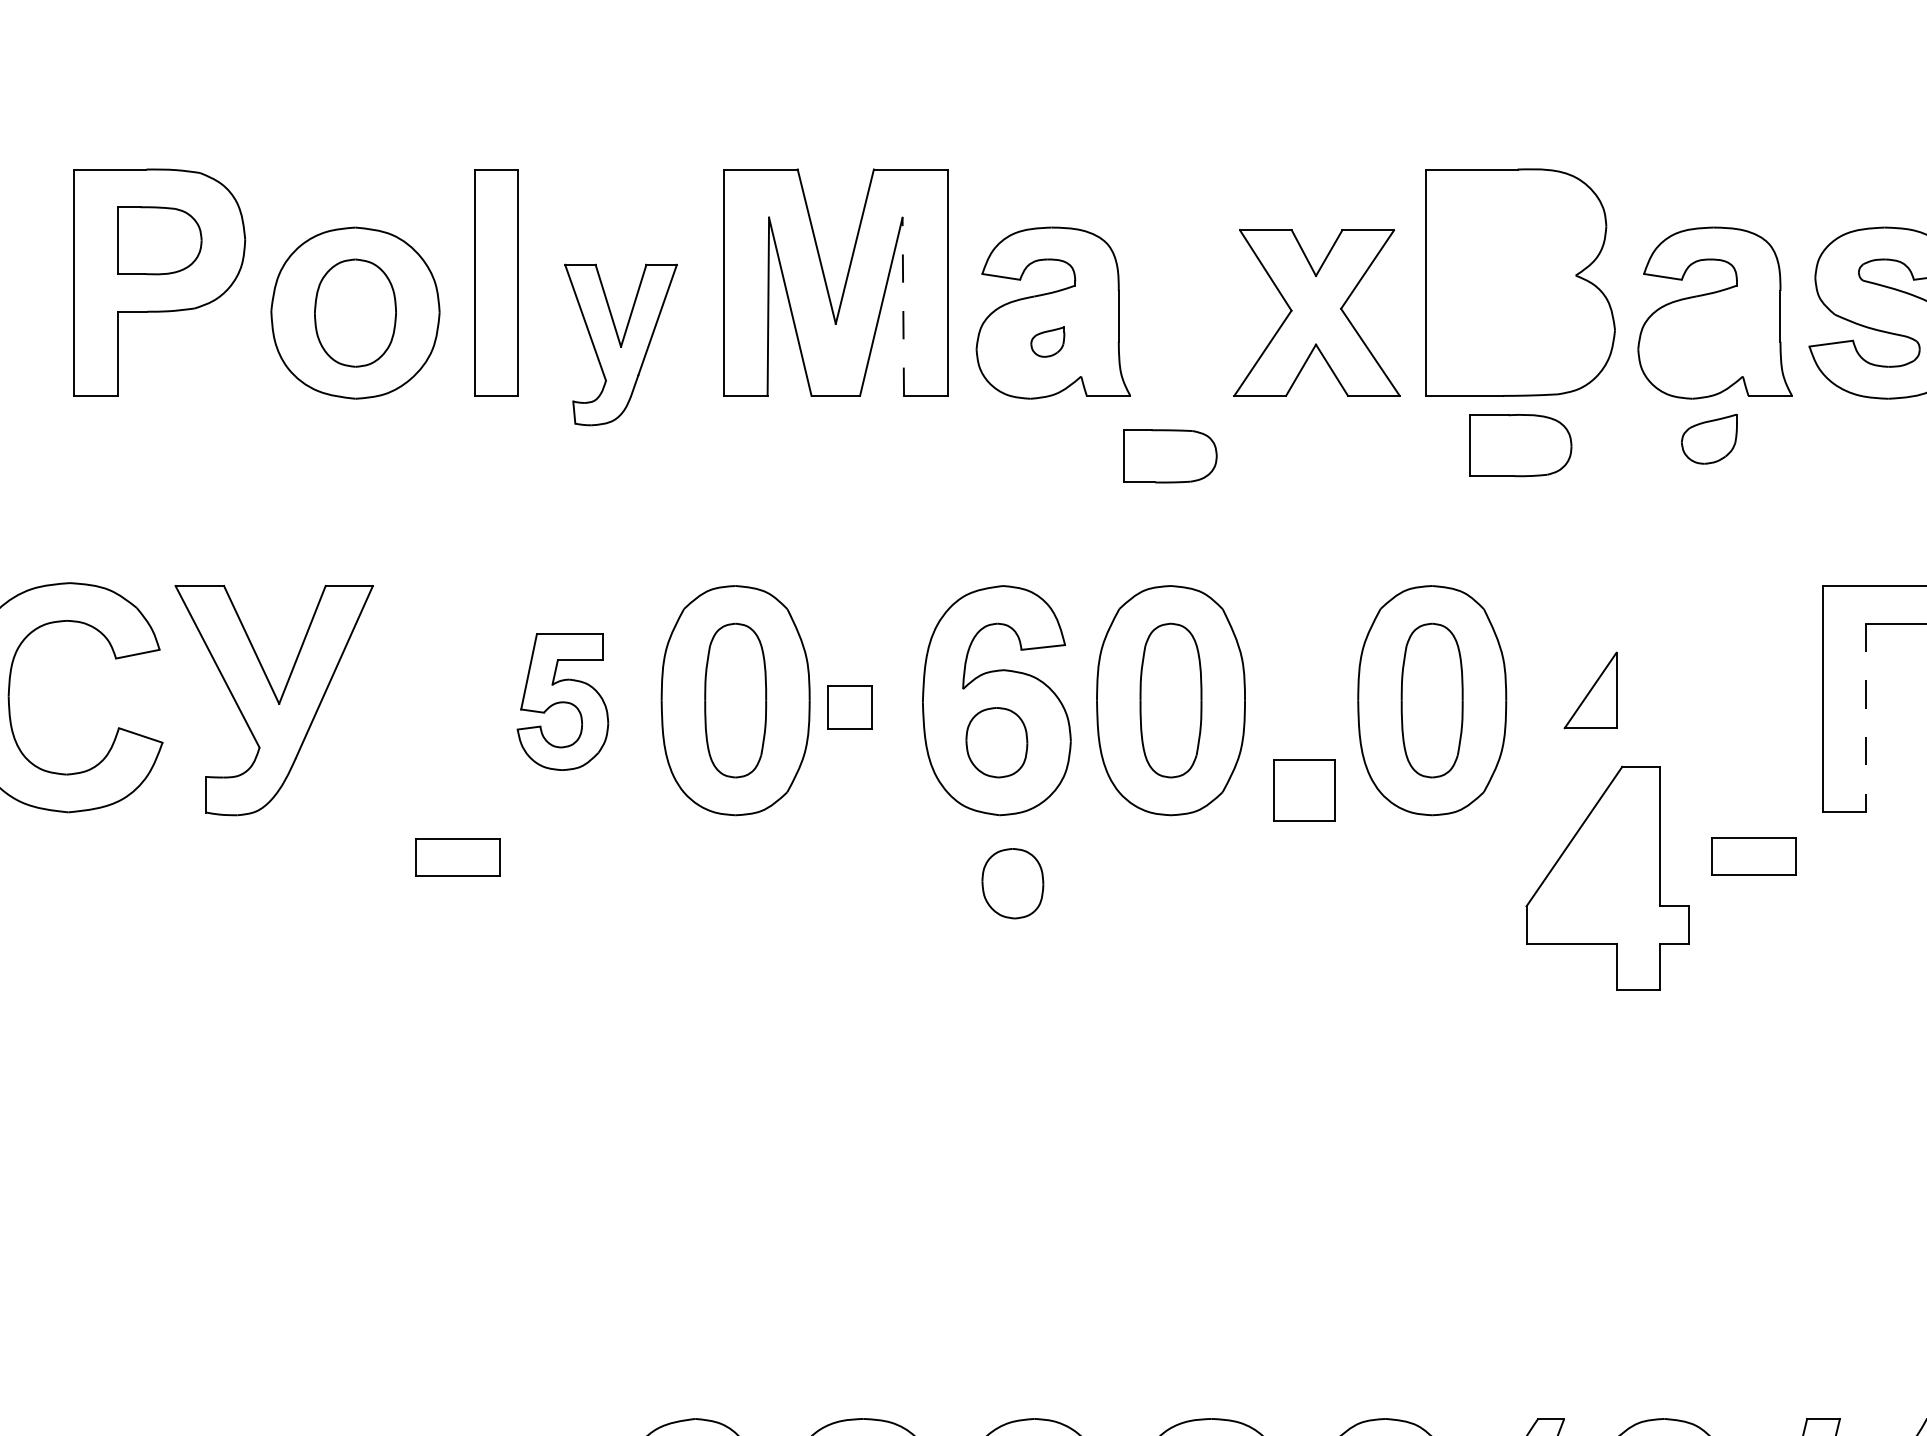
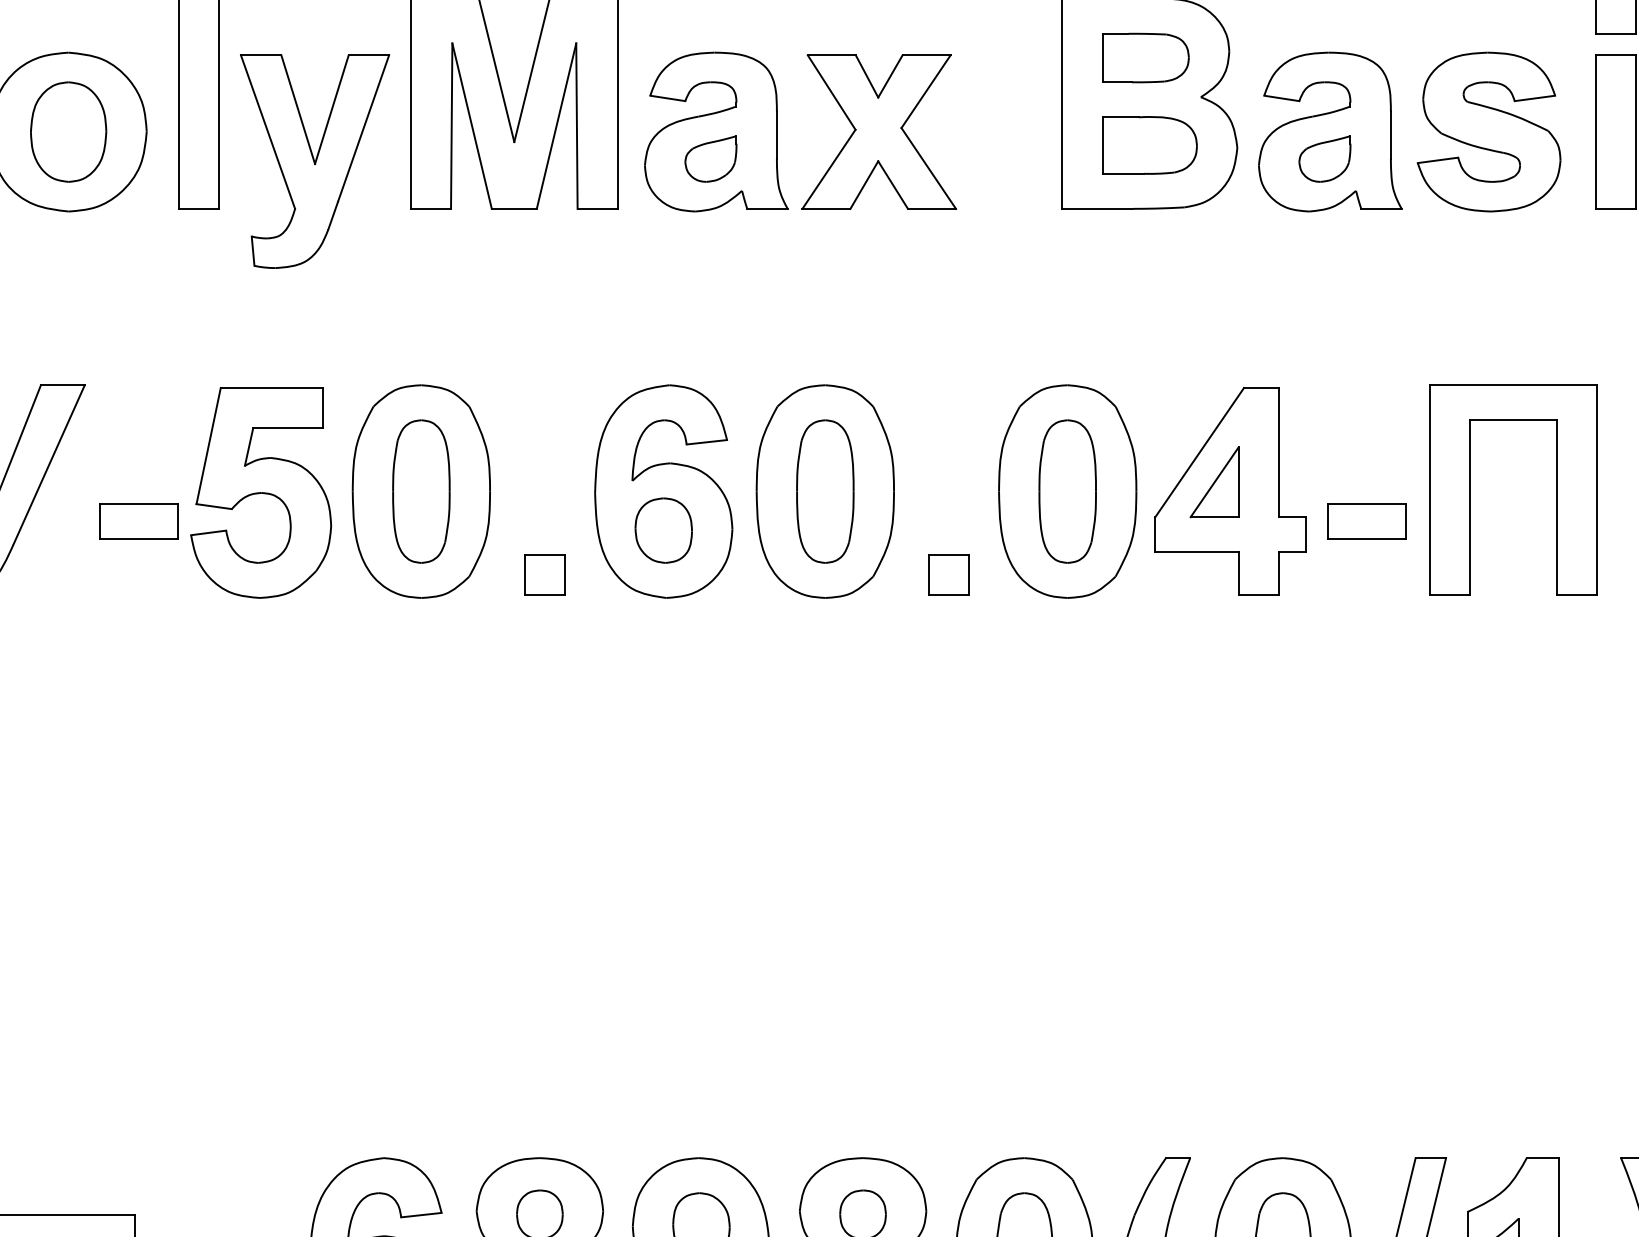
line: (903, 306) -> (577, 125), dashed -> solid
part: (1316, 312) -> (878, 131), moved
part: (1047, 341) -> (710, 158), size x1.67
part: (620, 344) -> (314, 161), size x1.43
part: (1709, 438) -> (1325, 158), moved
part: (1520, 445) -> (1149, 145), moved
part: (1170, 456) -> (1145, 58), moved
part: (562, 702) -> (260, 493), size x1.67
part: (849, 707) -> (544, 575), moved
line: (1866, 718) -> (1470, 508), dashed -> solid
part: (1304, 790) -> (949, 575), size x0.71
part: (1753, 856) -> (1365, 521), moved
part: (457, 857) -> (138, 521), moved
part: (1607, 877) -> (1230, 490), moved
part: (1012, 883) -> (678, 661), removed

